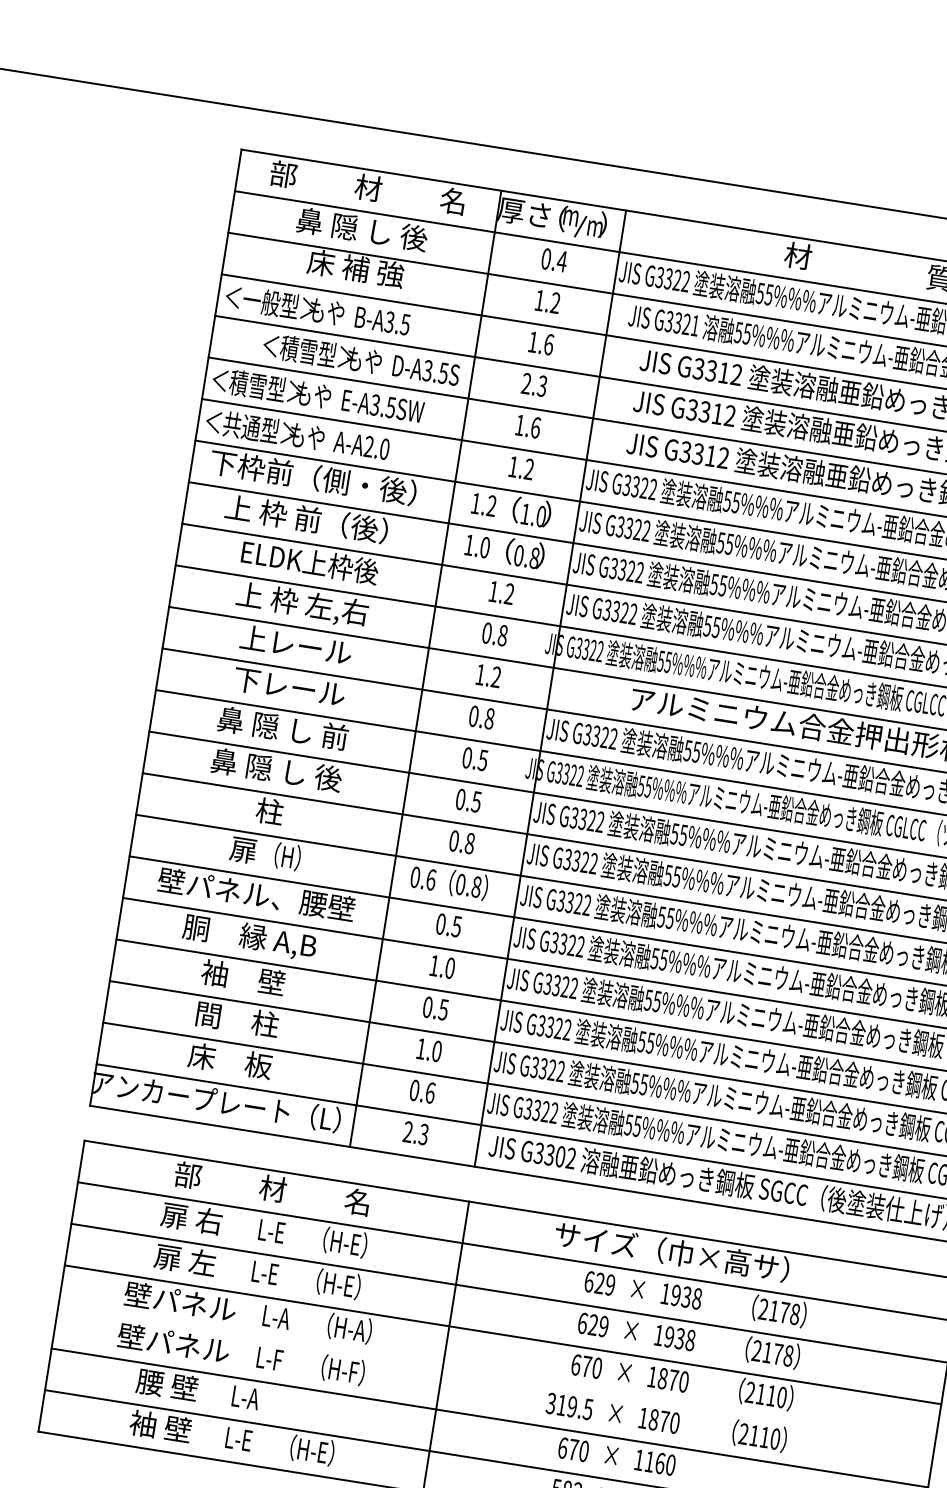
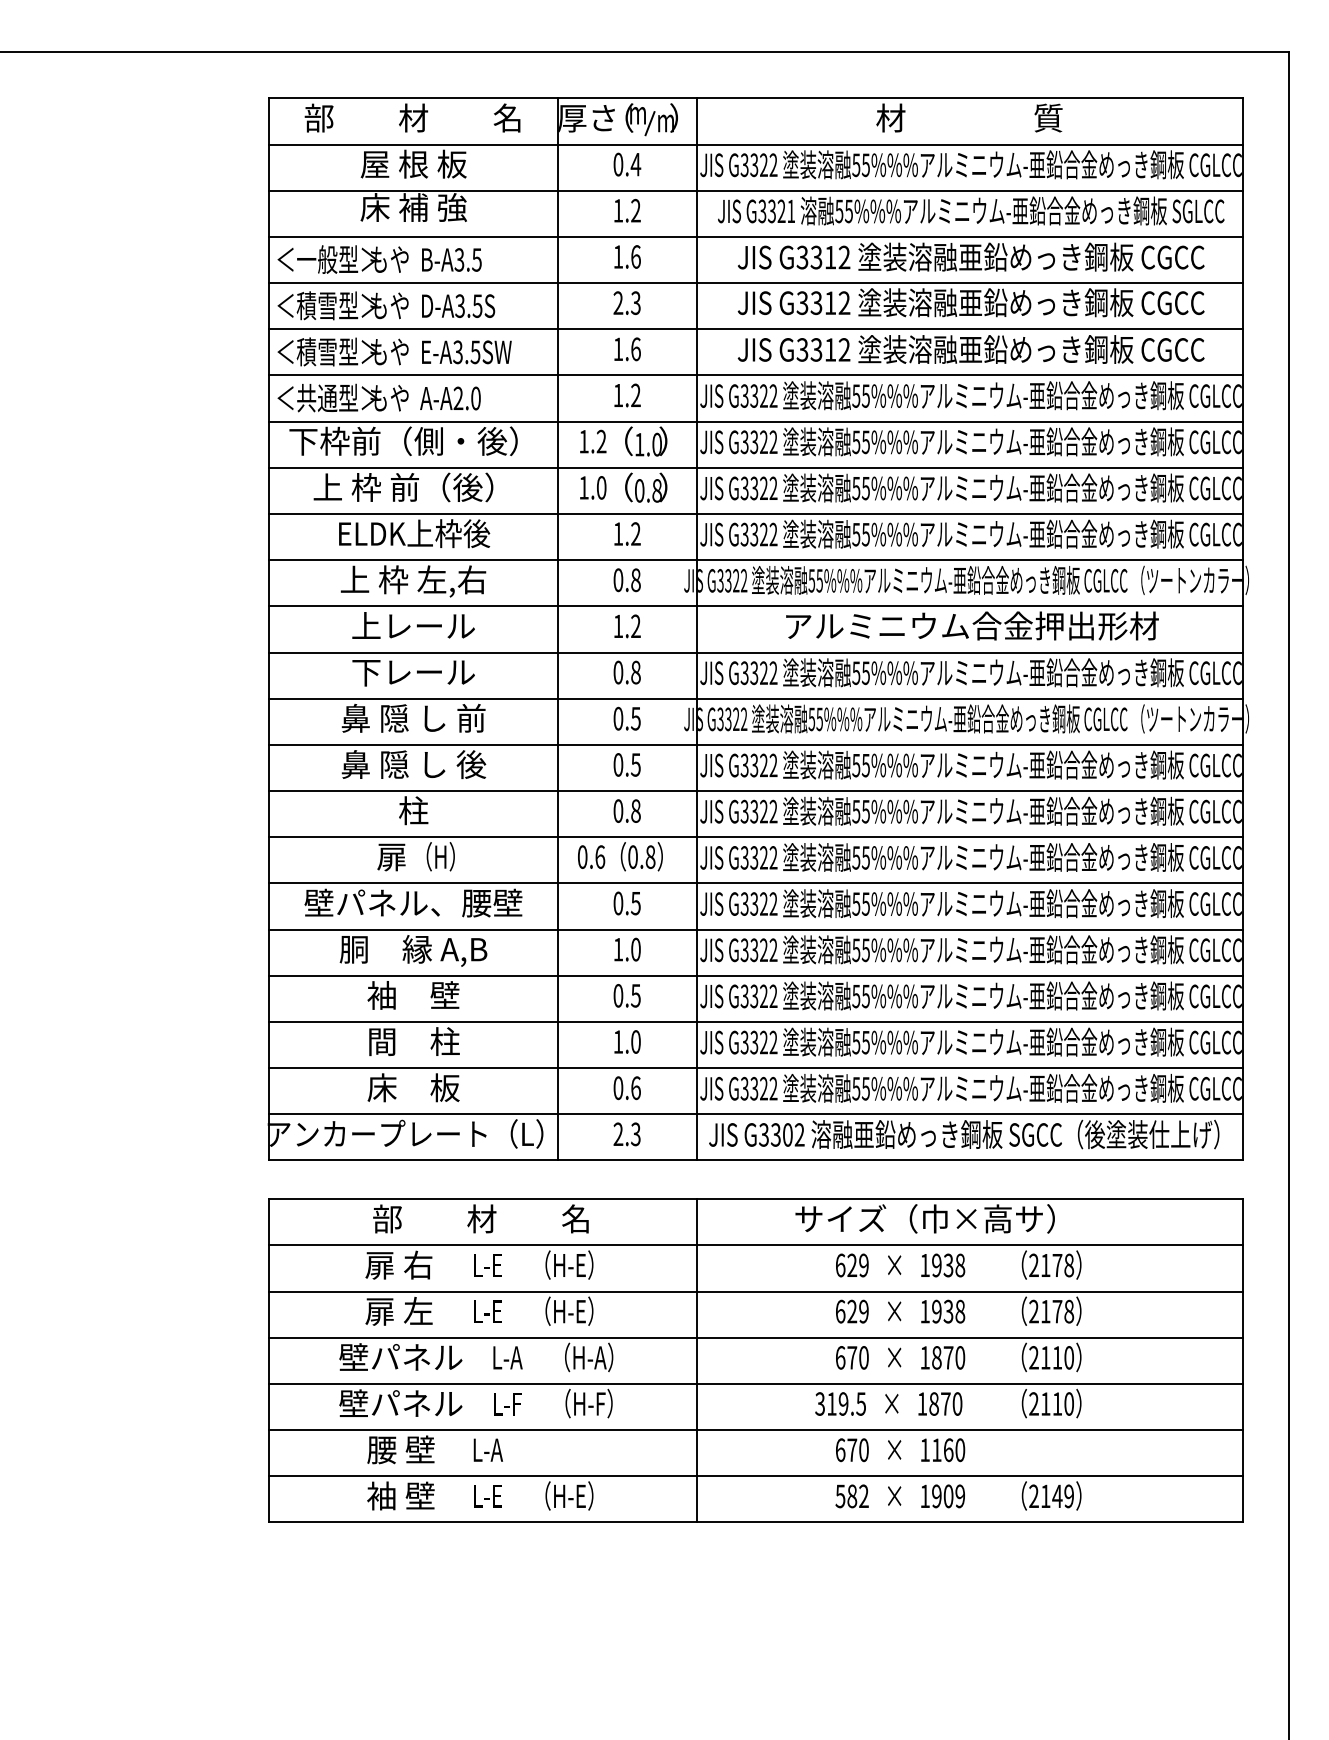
text: (362, 228) -> (413, 163), 鼻 隠 し 後 -> 屋 根 板
text: (361, 359) -> (386, 305), moved
line: (495, 1375) -> (755, 1383), added

